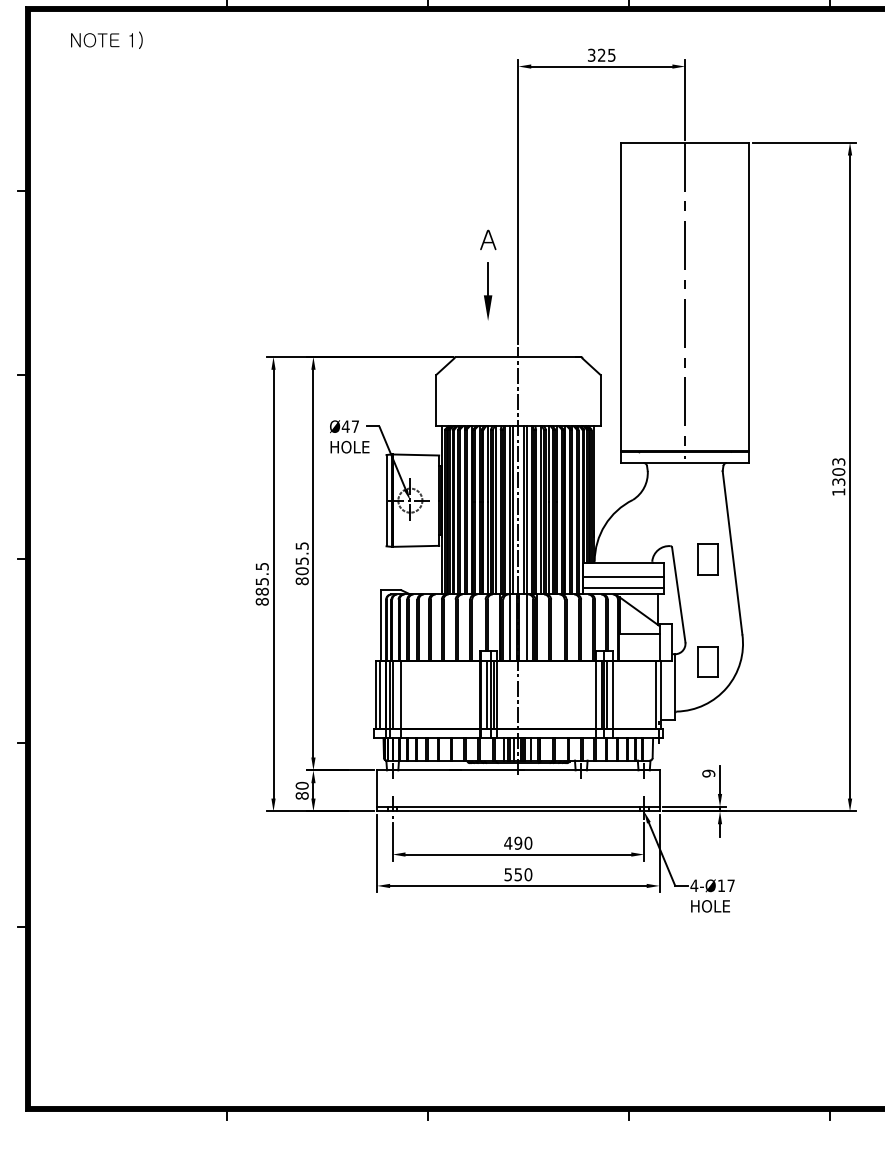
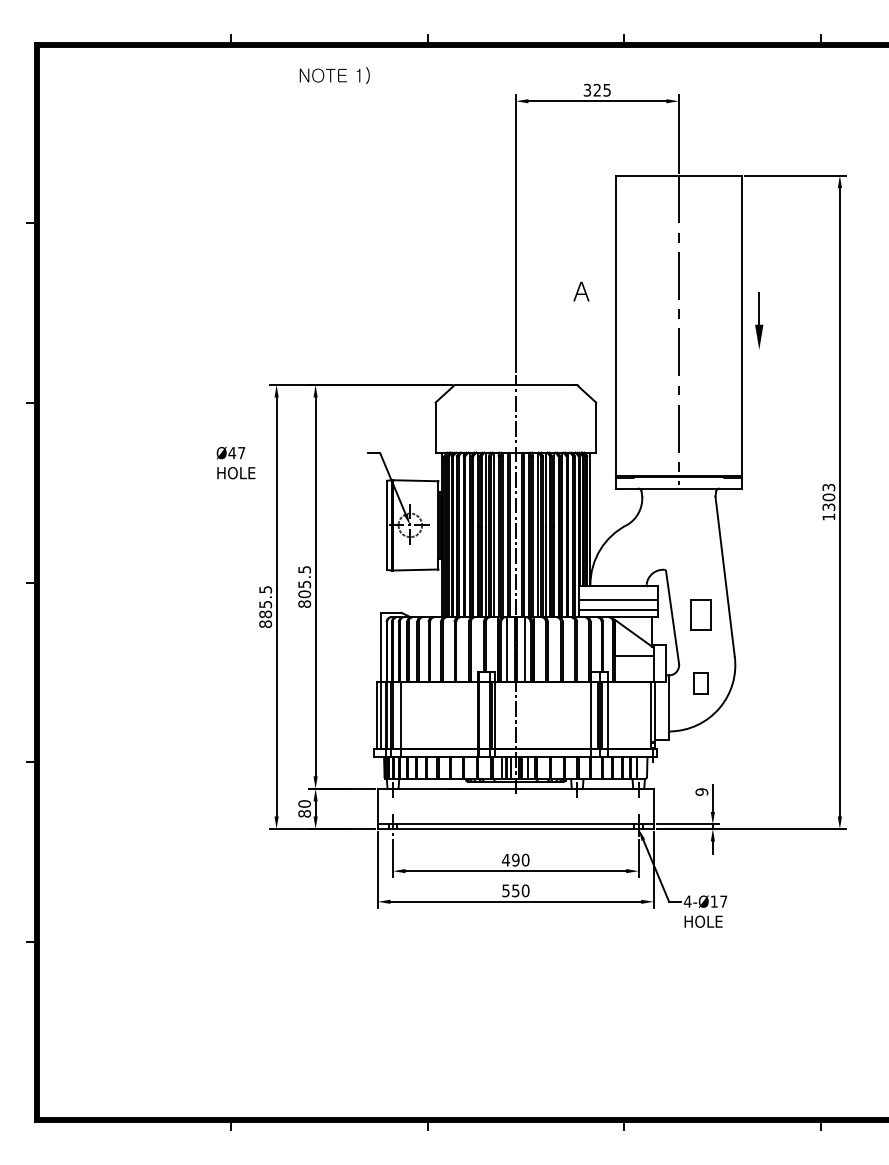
text: (106, 40) -> (334, 75), moved
text: (488, 239) -> (581, 291), moved
part: (488, 290) -> (759, 320), moved
text: (349, 436) -> (235, 462), moved
part: (707, 559) -> (700, 614), moved
part: (707, 661) -> (700, 682), size x0.7
line: (487, 694) -> (485, 714), removed

